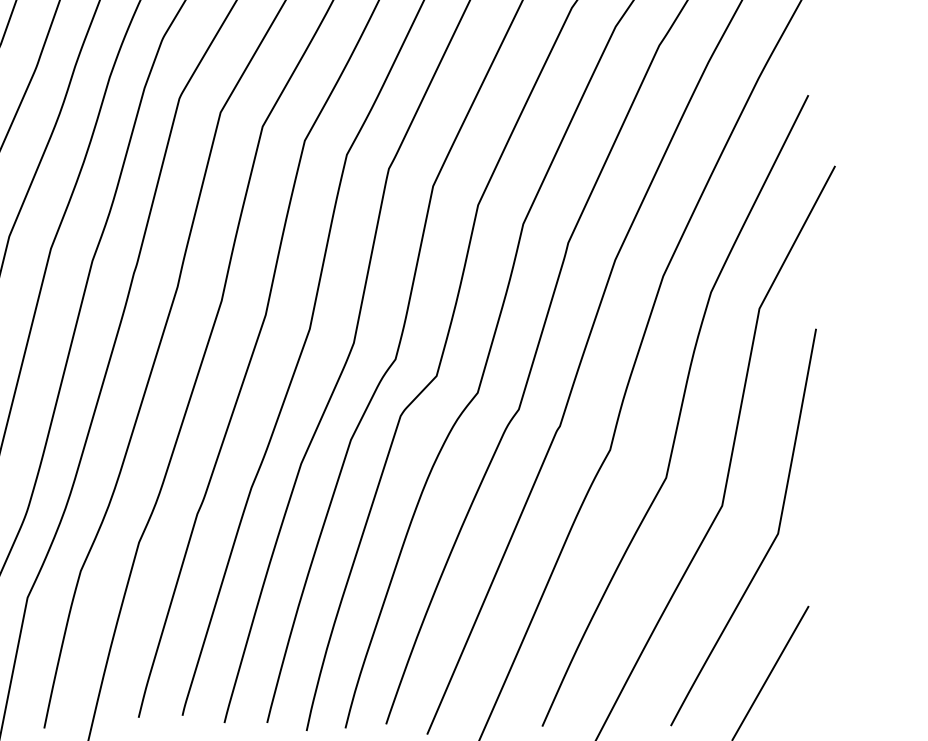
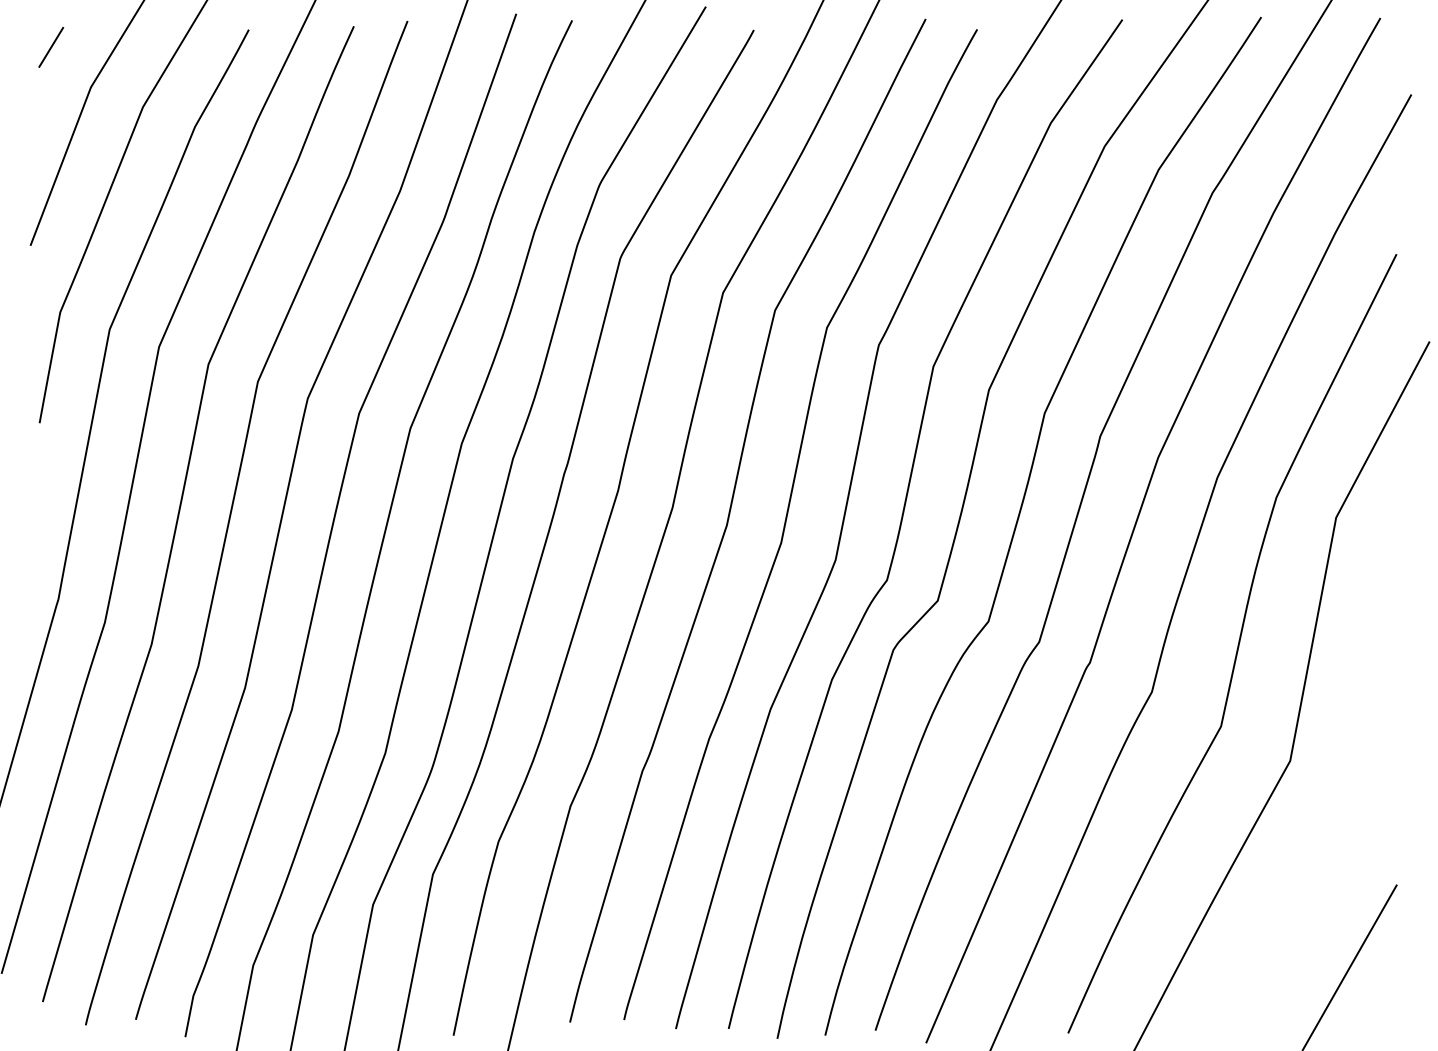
curve: (771, 542) -> (1351, 806), removed

